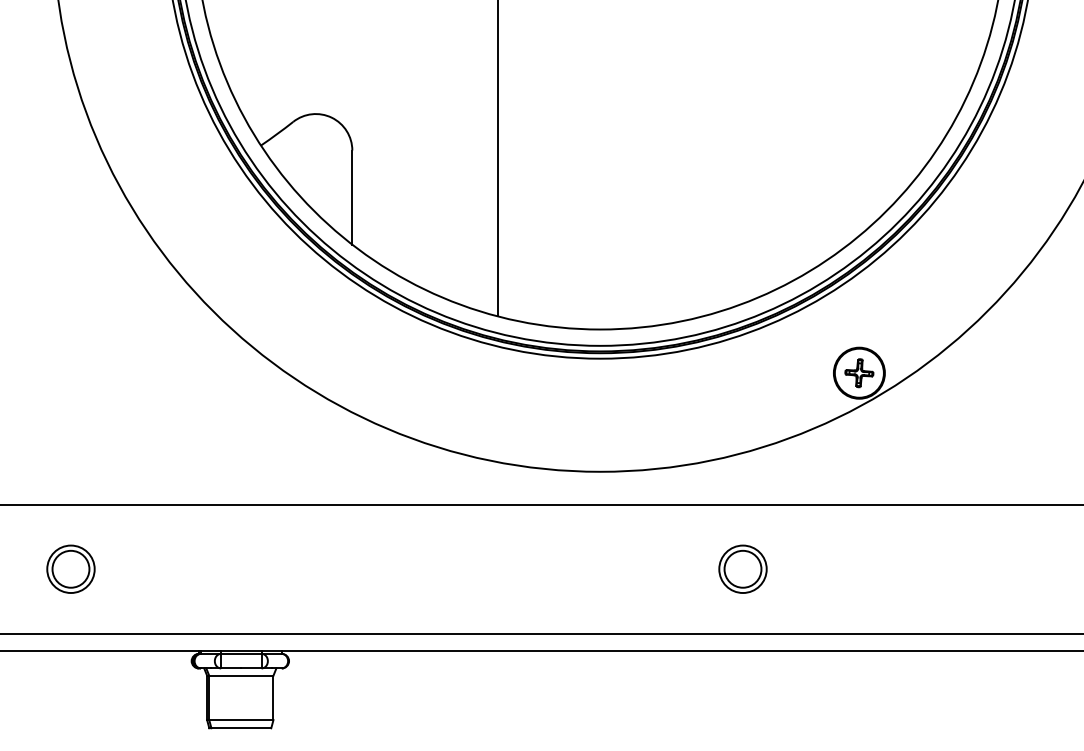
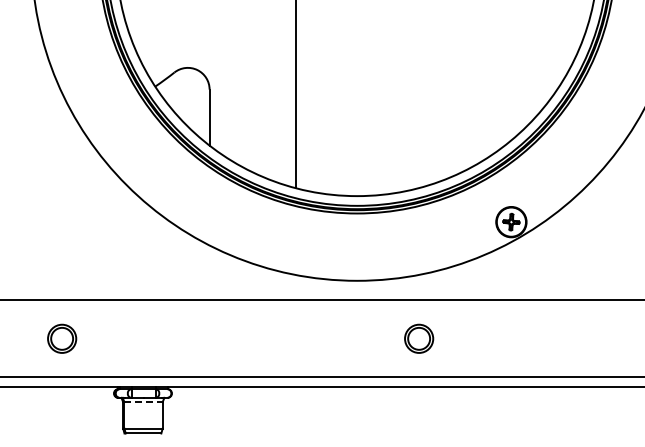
part: (71, 568) -> (62, 338), moved
part: (743, 568) -> (419, 338), moved
line: (242, 676) -> (144, 402), solid -> dashed

